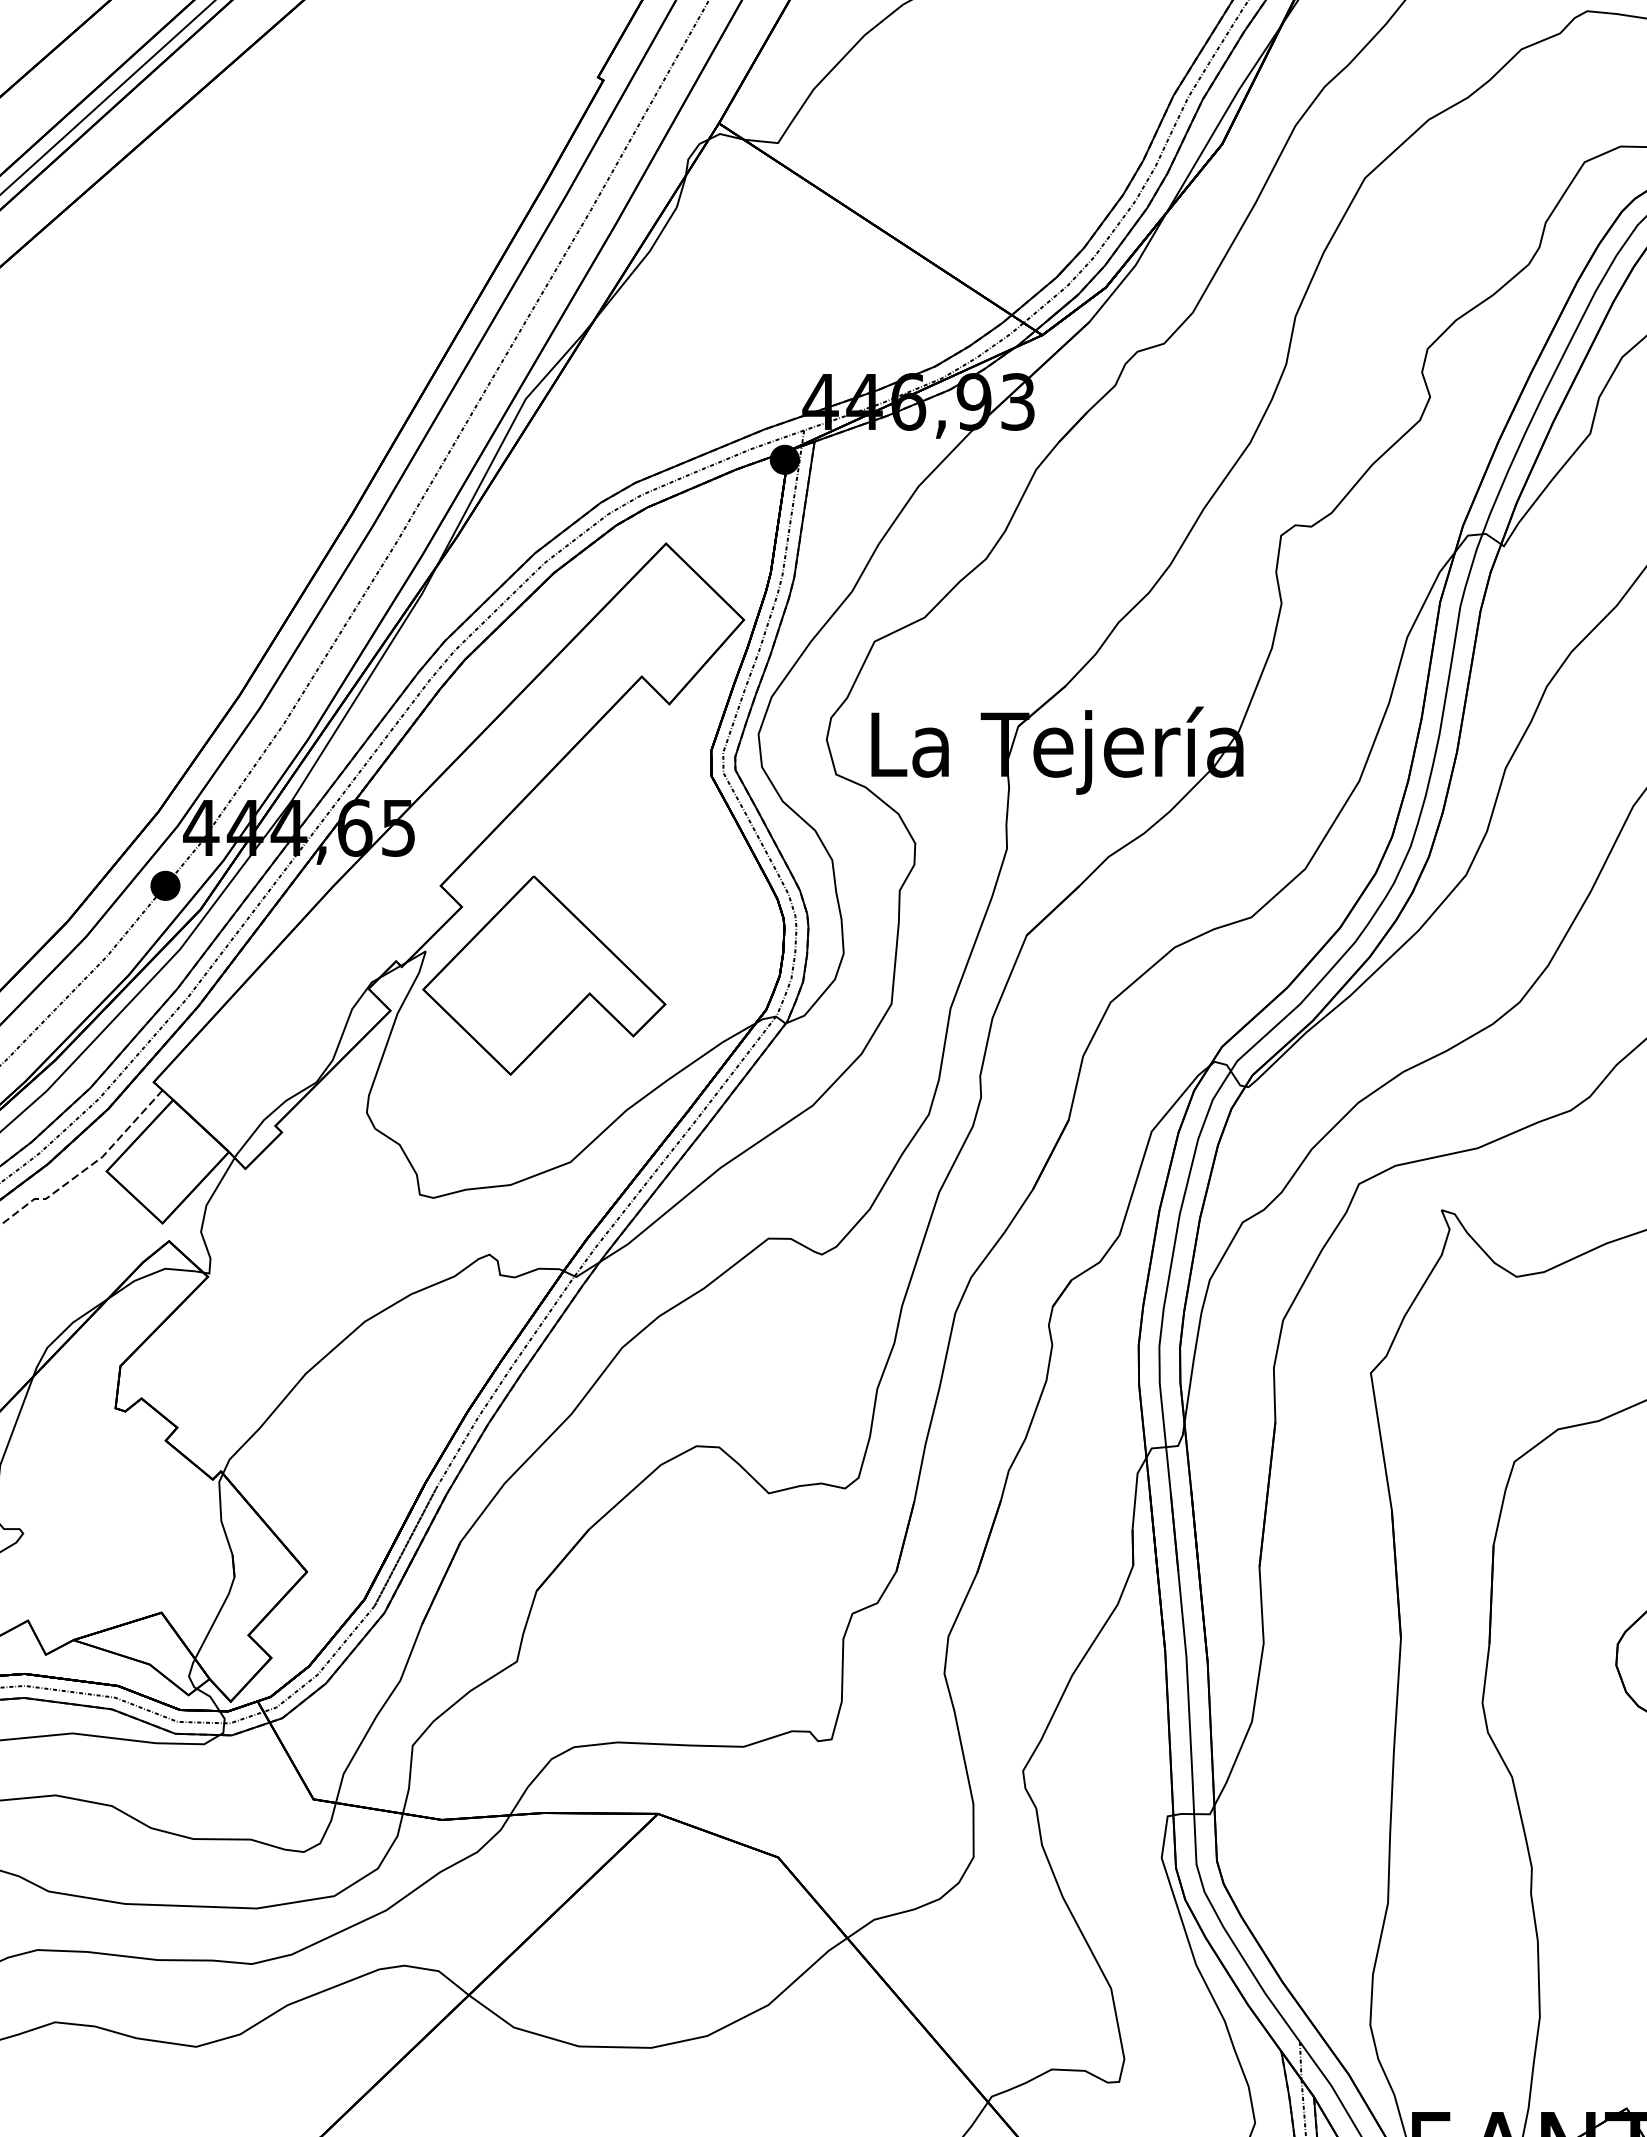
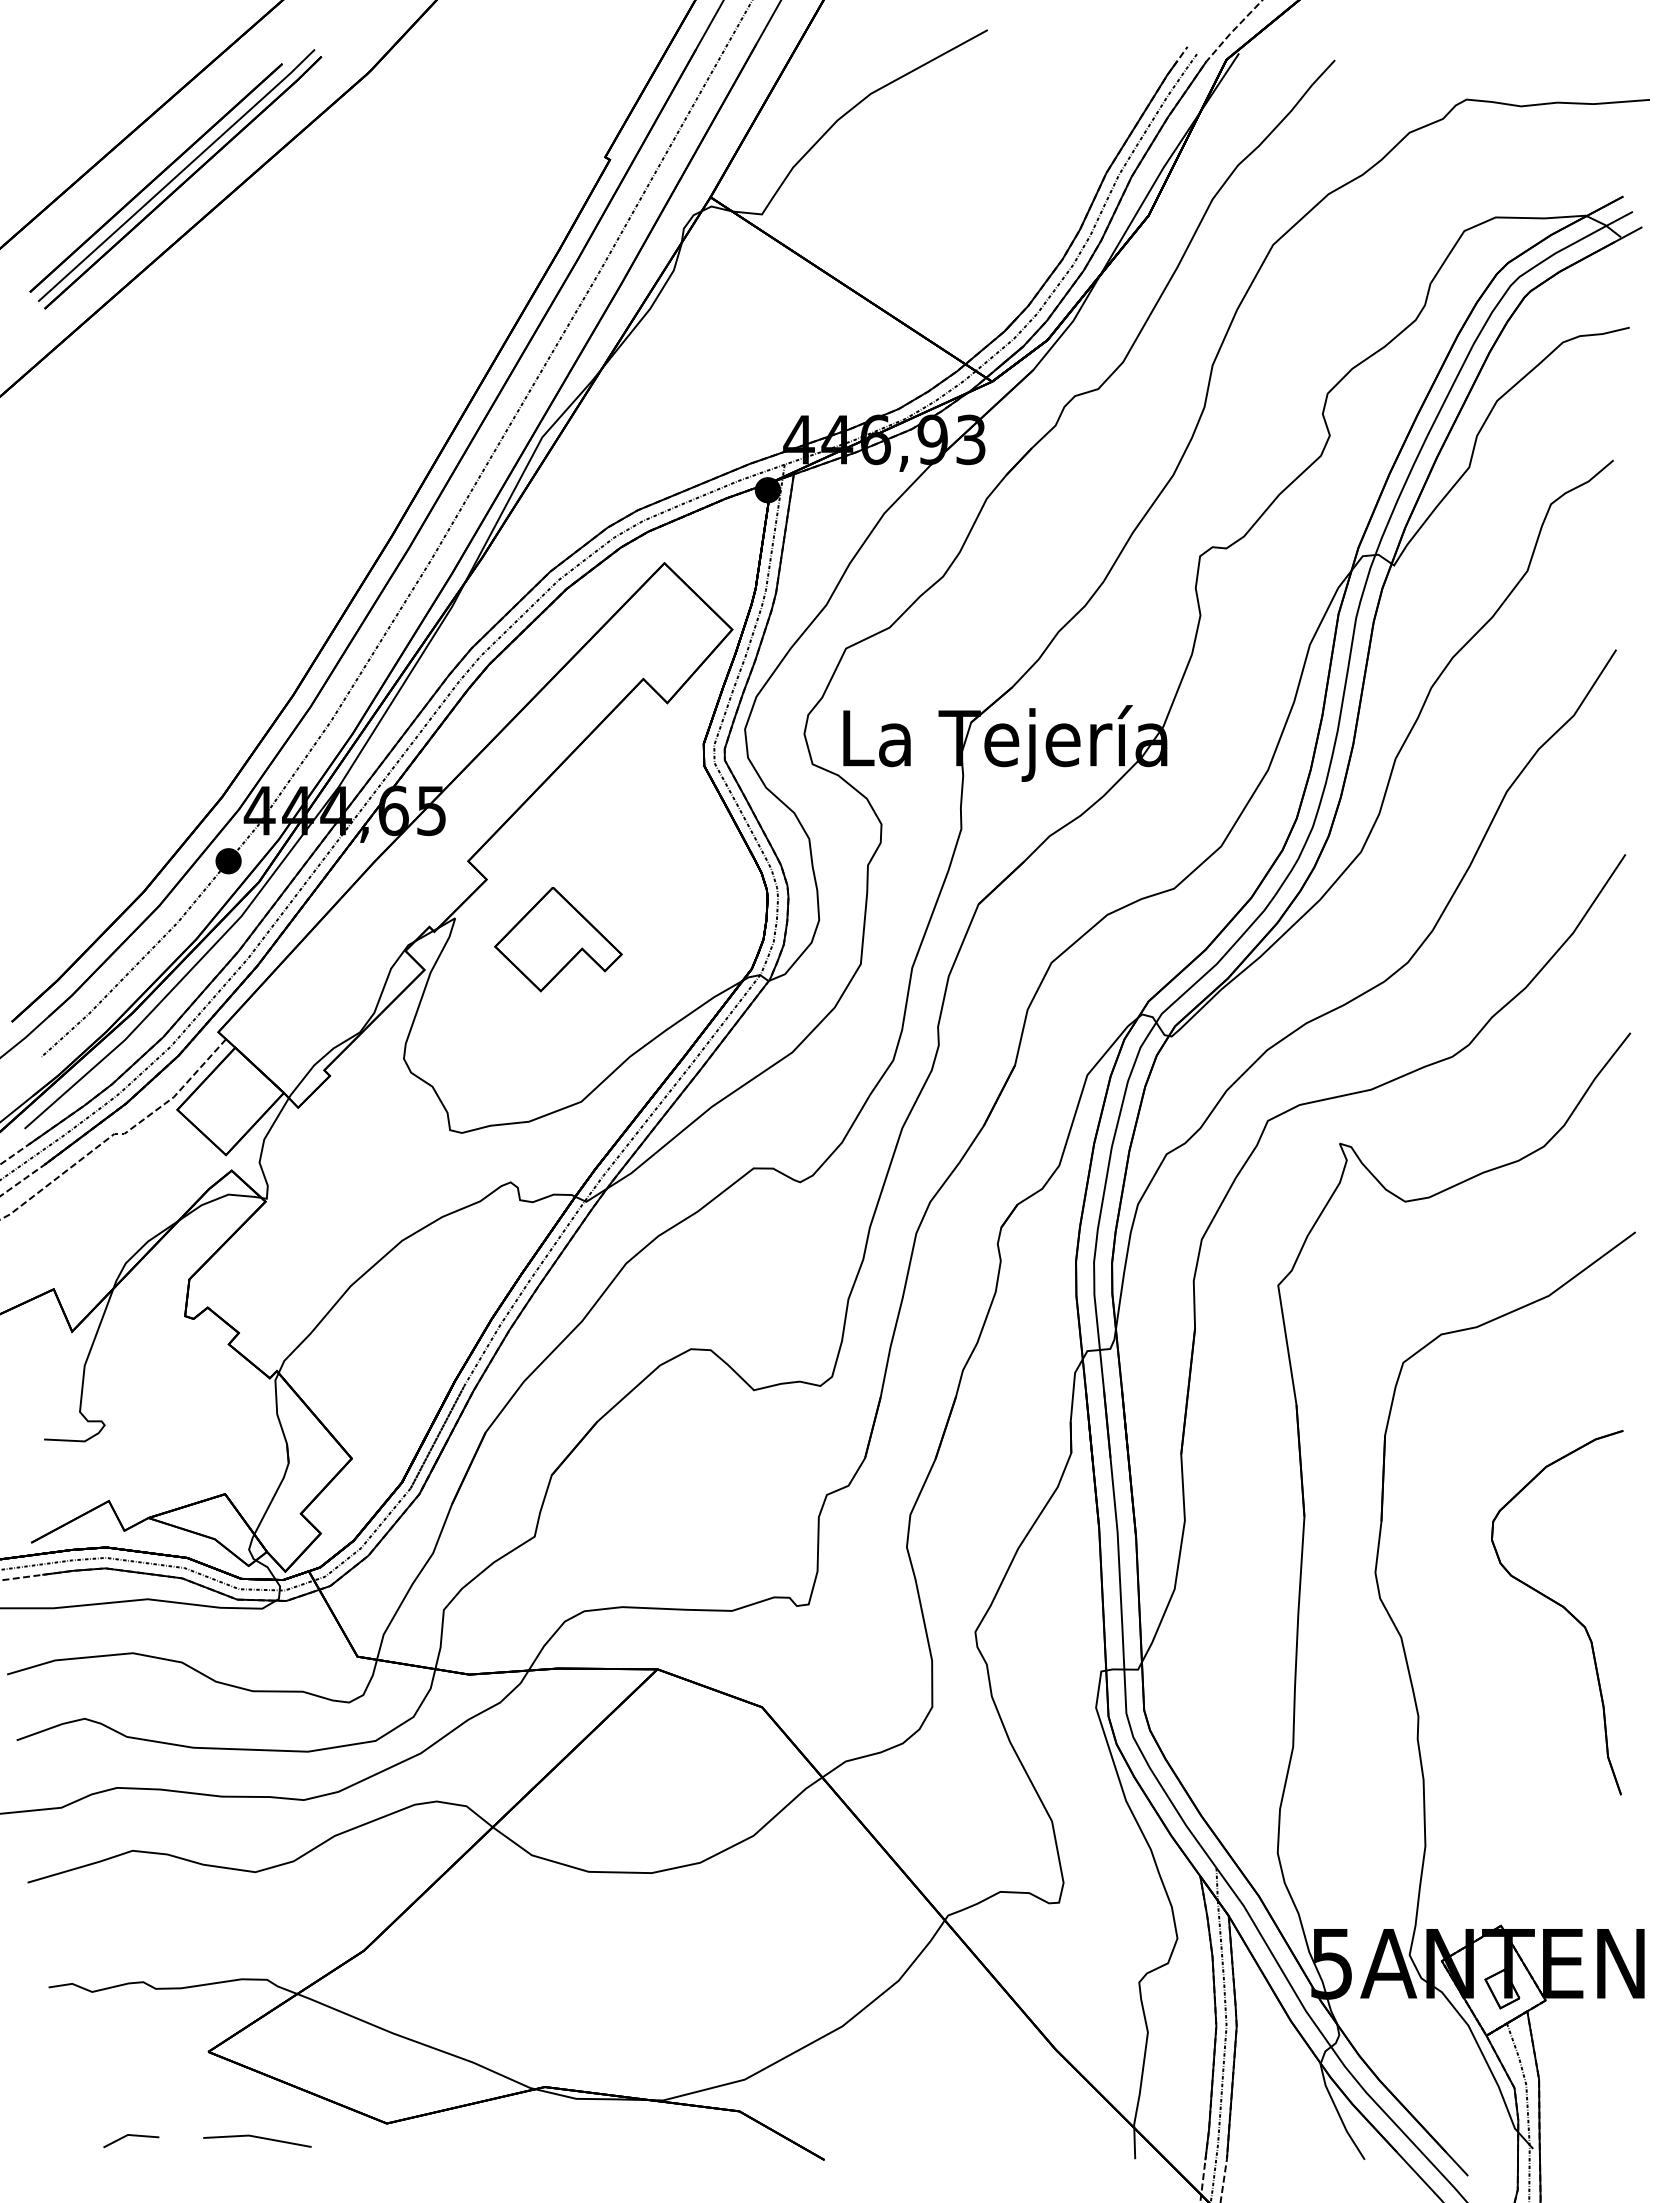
part: (544, 975) -> (558, 939), size x0.6

